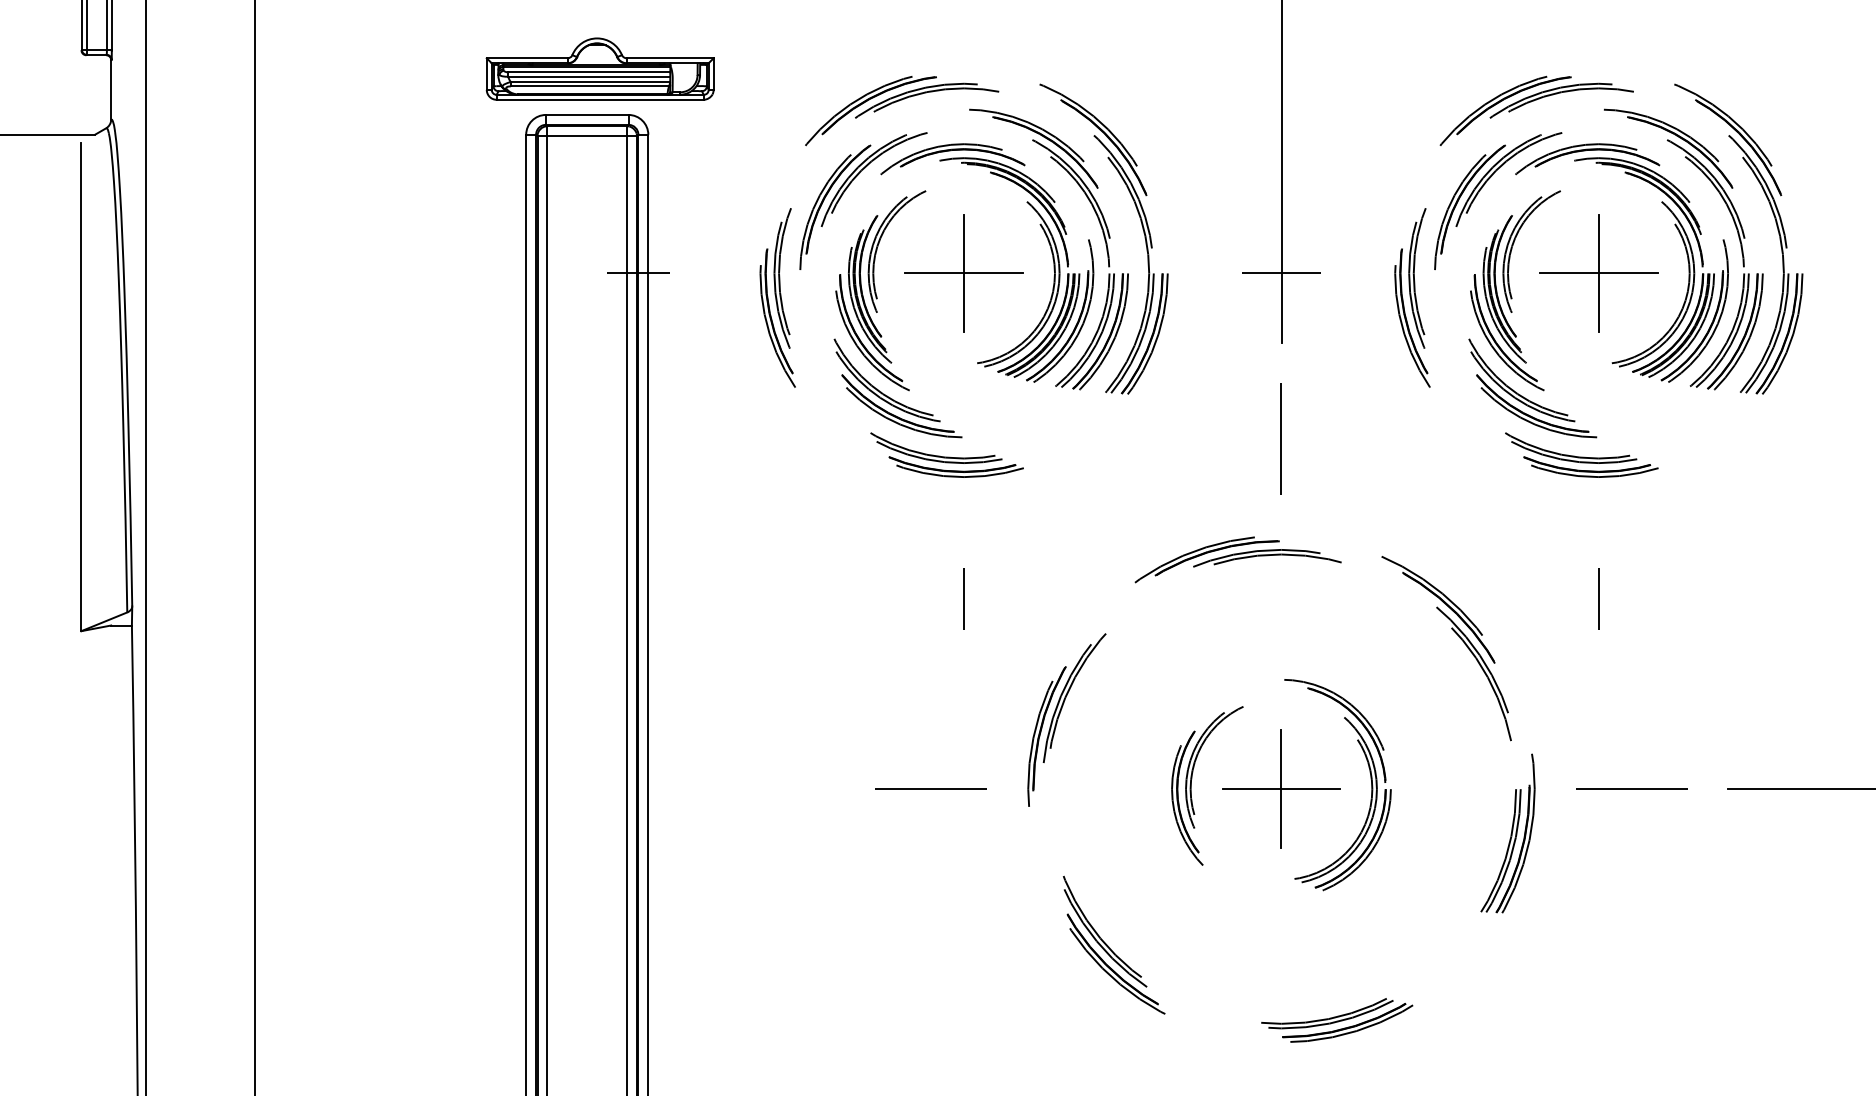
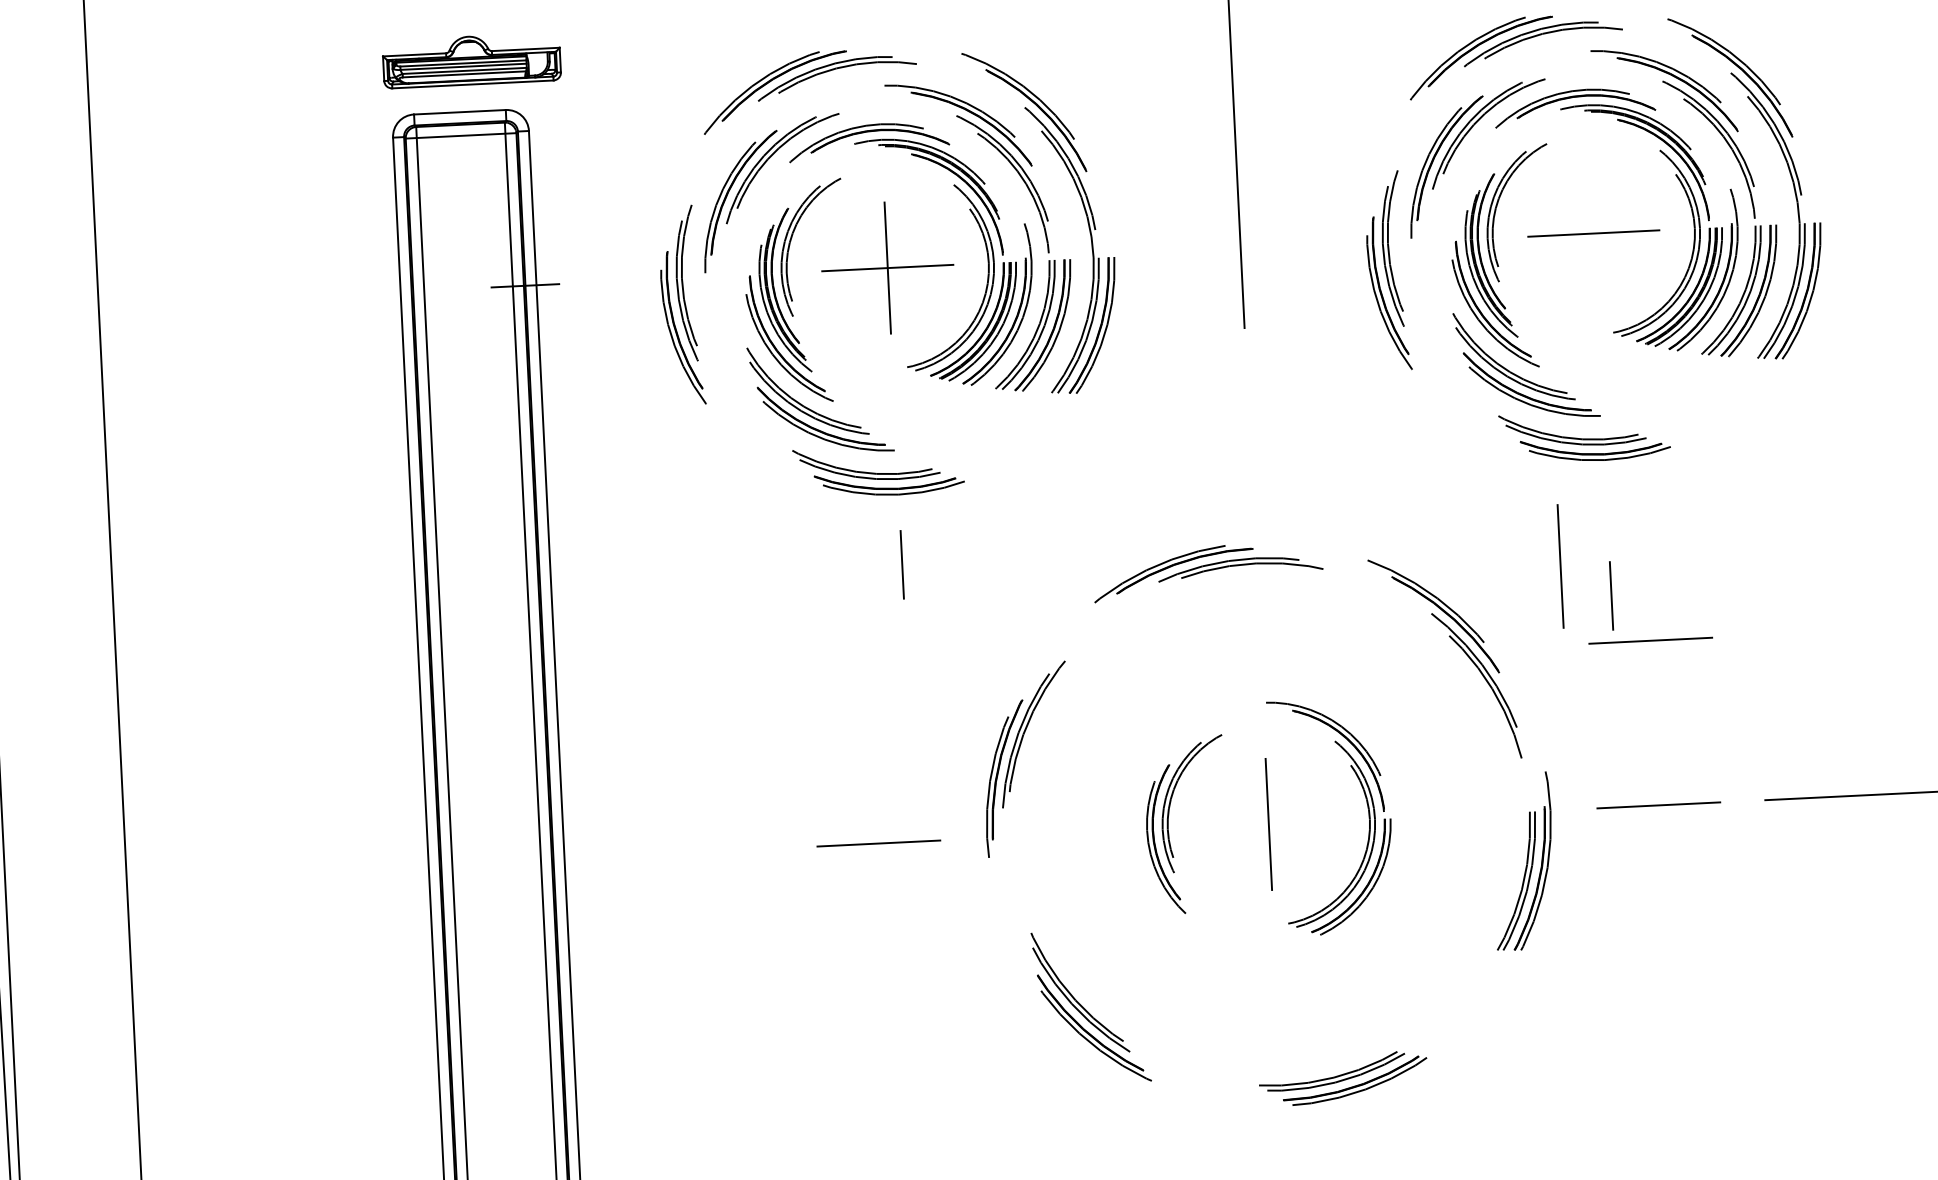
part: (599, 68) -> (471, 59), size x0.7
line: (1281, 273) -> (1240, 250), removed
line: (1598, 273) -> (1593, 233), removed
line: (1280, 438) -> (1559, 566), moved
line: (963, 598) -> (901, 564), moved
line: (1631, 640) -> (1650, 640), added
line: (1281, 789) -> (1268, 824), removed

